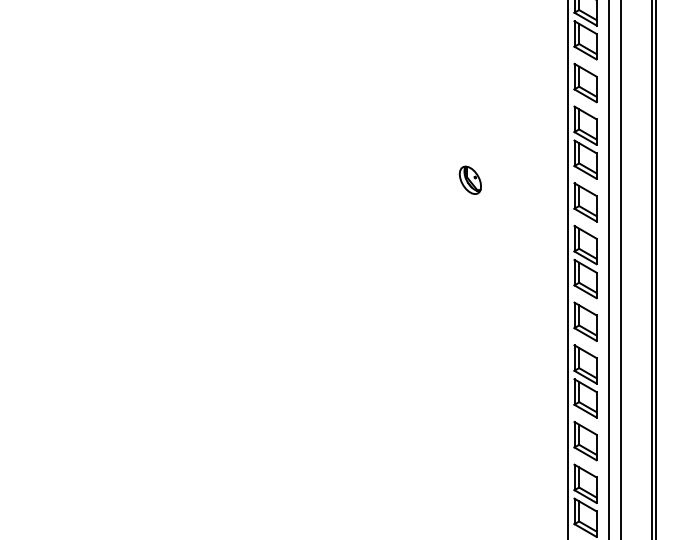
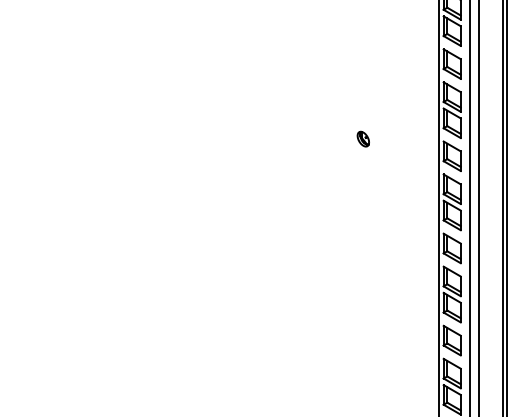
part: (470, 179) -> (363, 138), size x0.7

